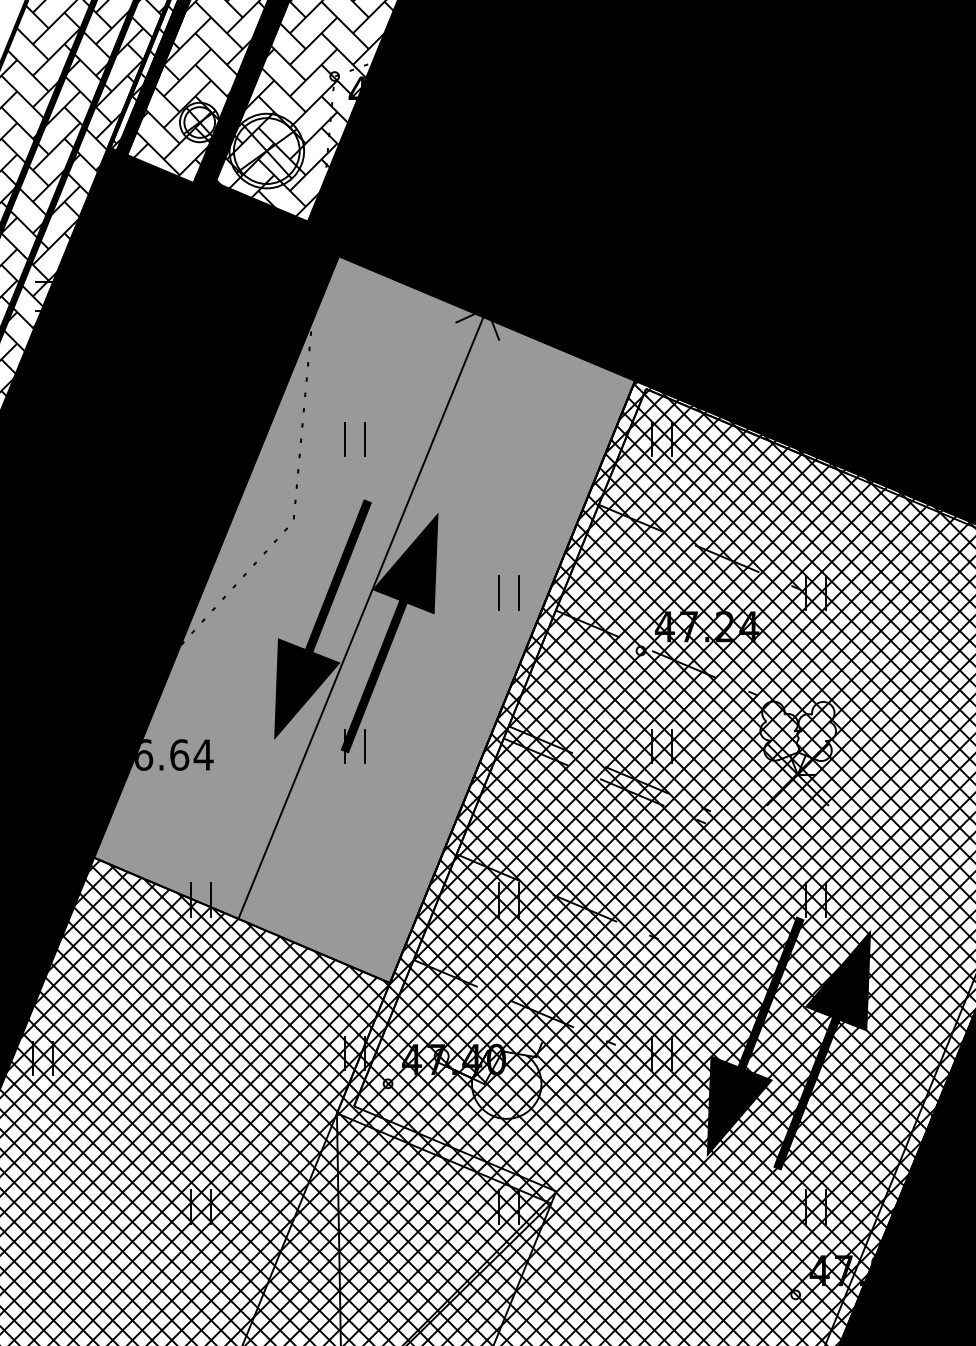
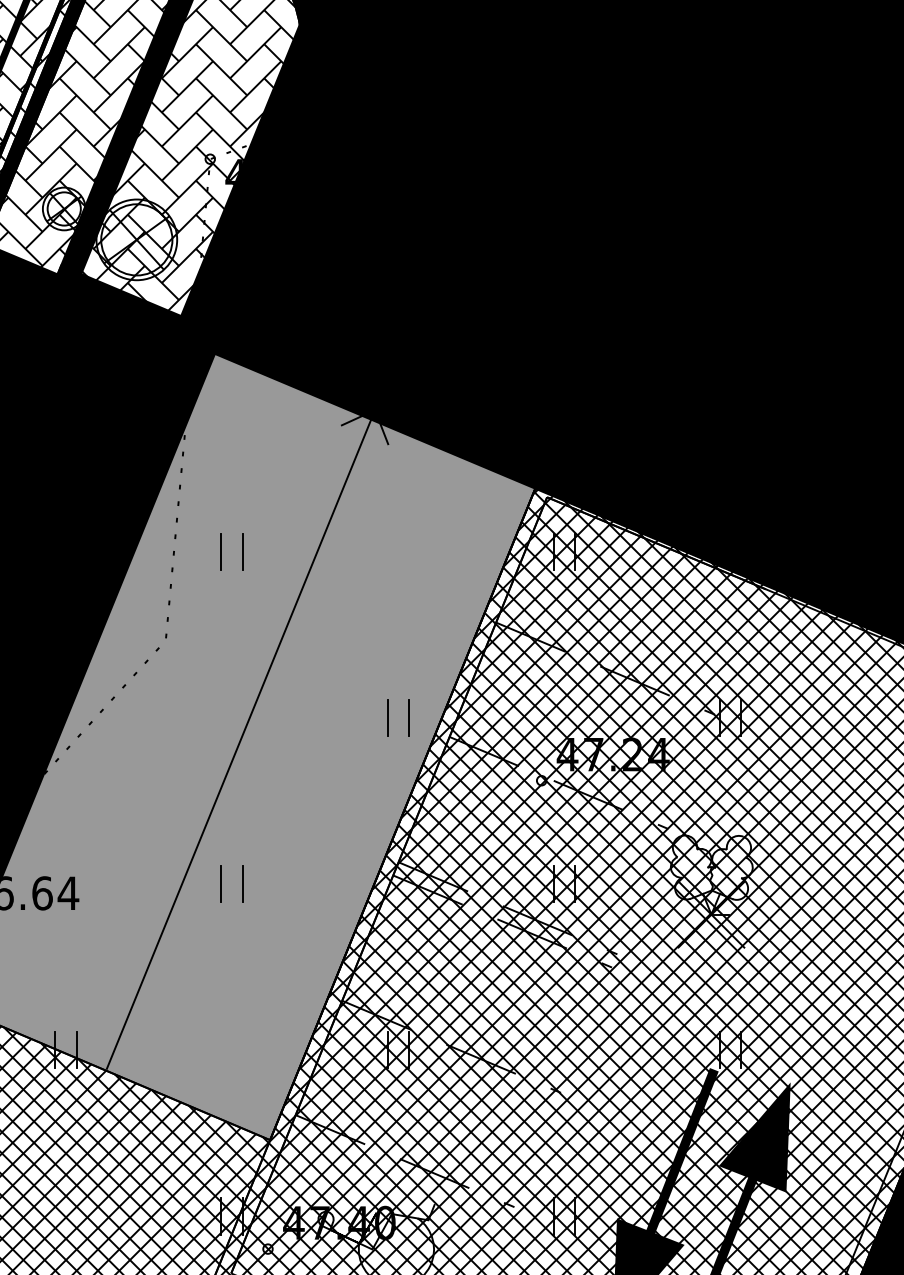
fill: (323, 619) -> (198, 746), removed
fill: (389, 632) -> (269, 760), removed

